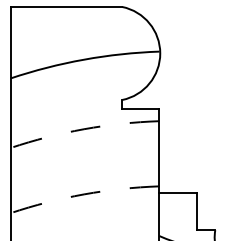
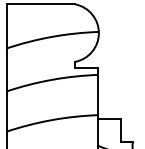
arc: (83, 128) -> (51, 79), dashed -> solid
arc: (83, 194) -> (51, 120), dashed -> solid

